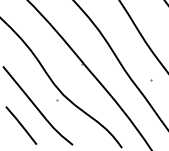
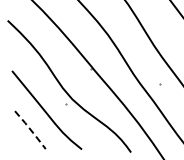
line: (21, 125) -> (30, 129), solid -> dashed

